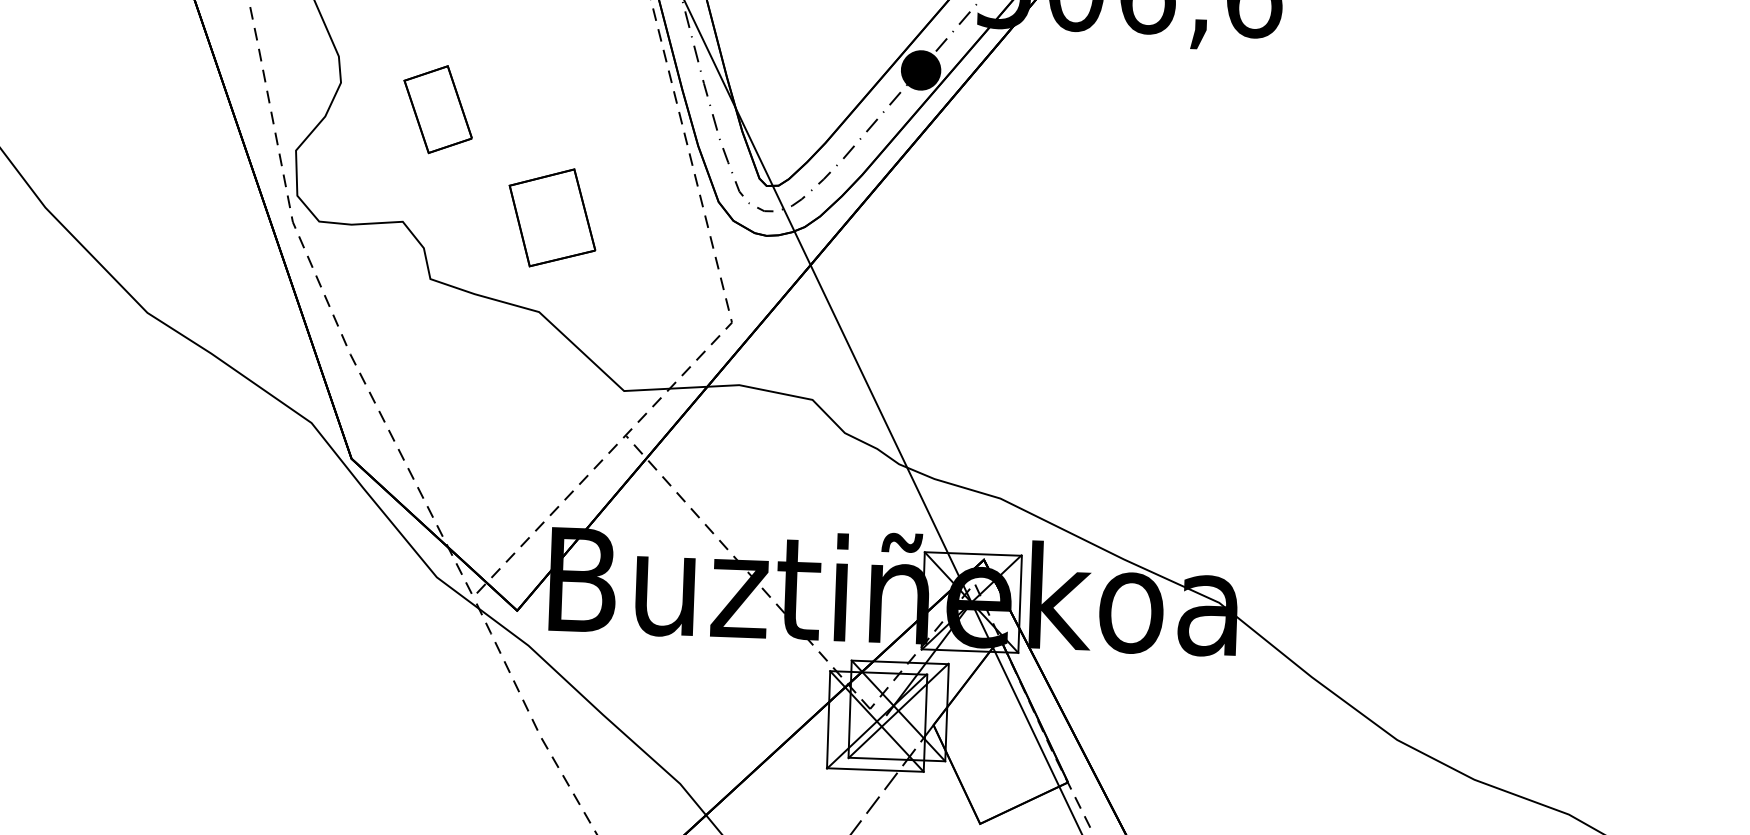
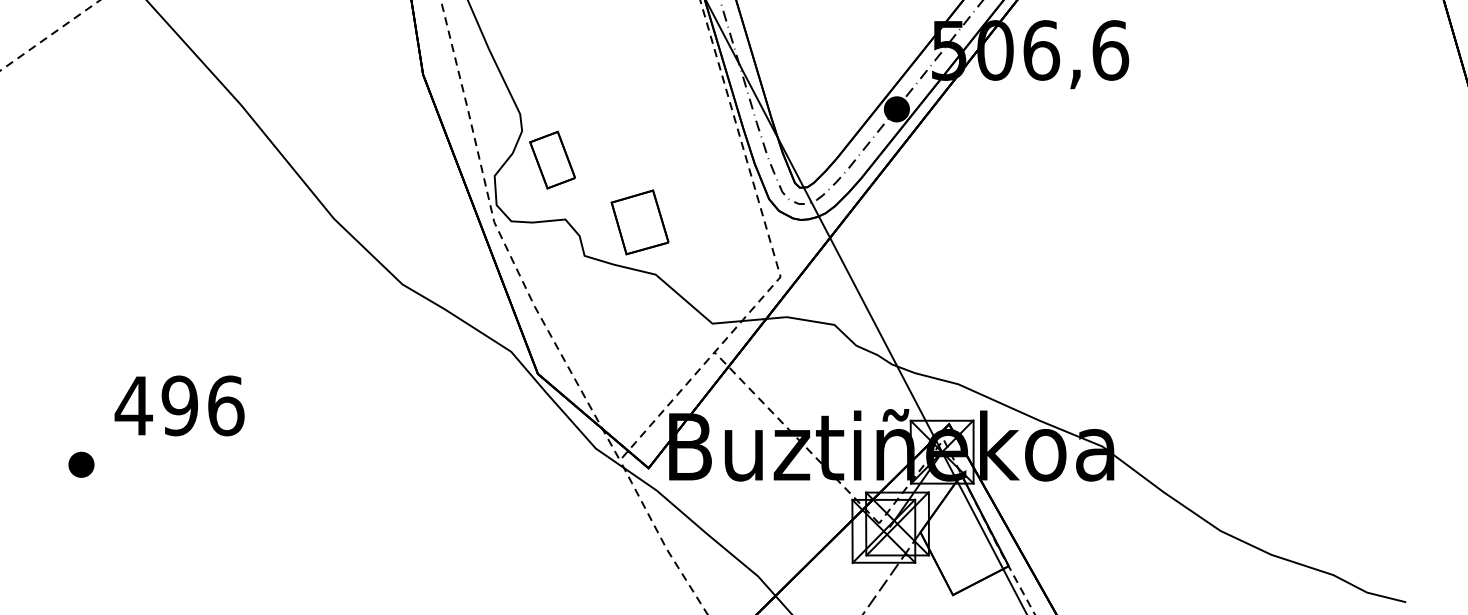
part: (438, 108) -> (552, 159), moved
part: (551, 217) -> (639, 222), moved

